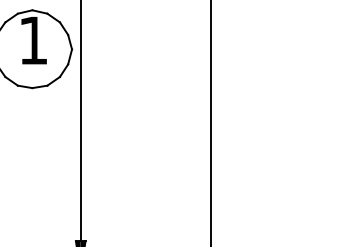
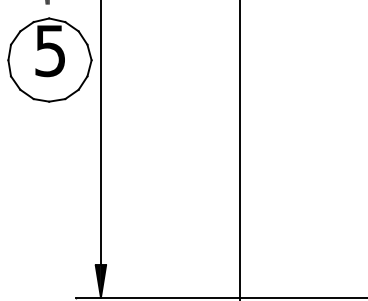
text: (32, 41) -> (49, 51), 1 -> 5

